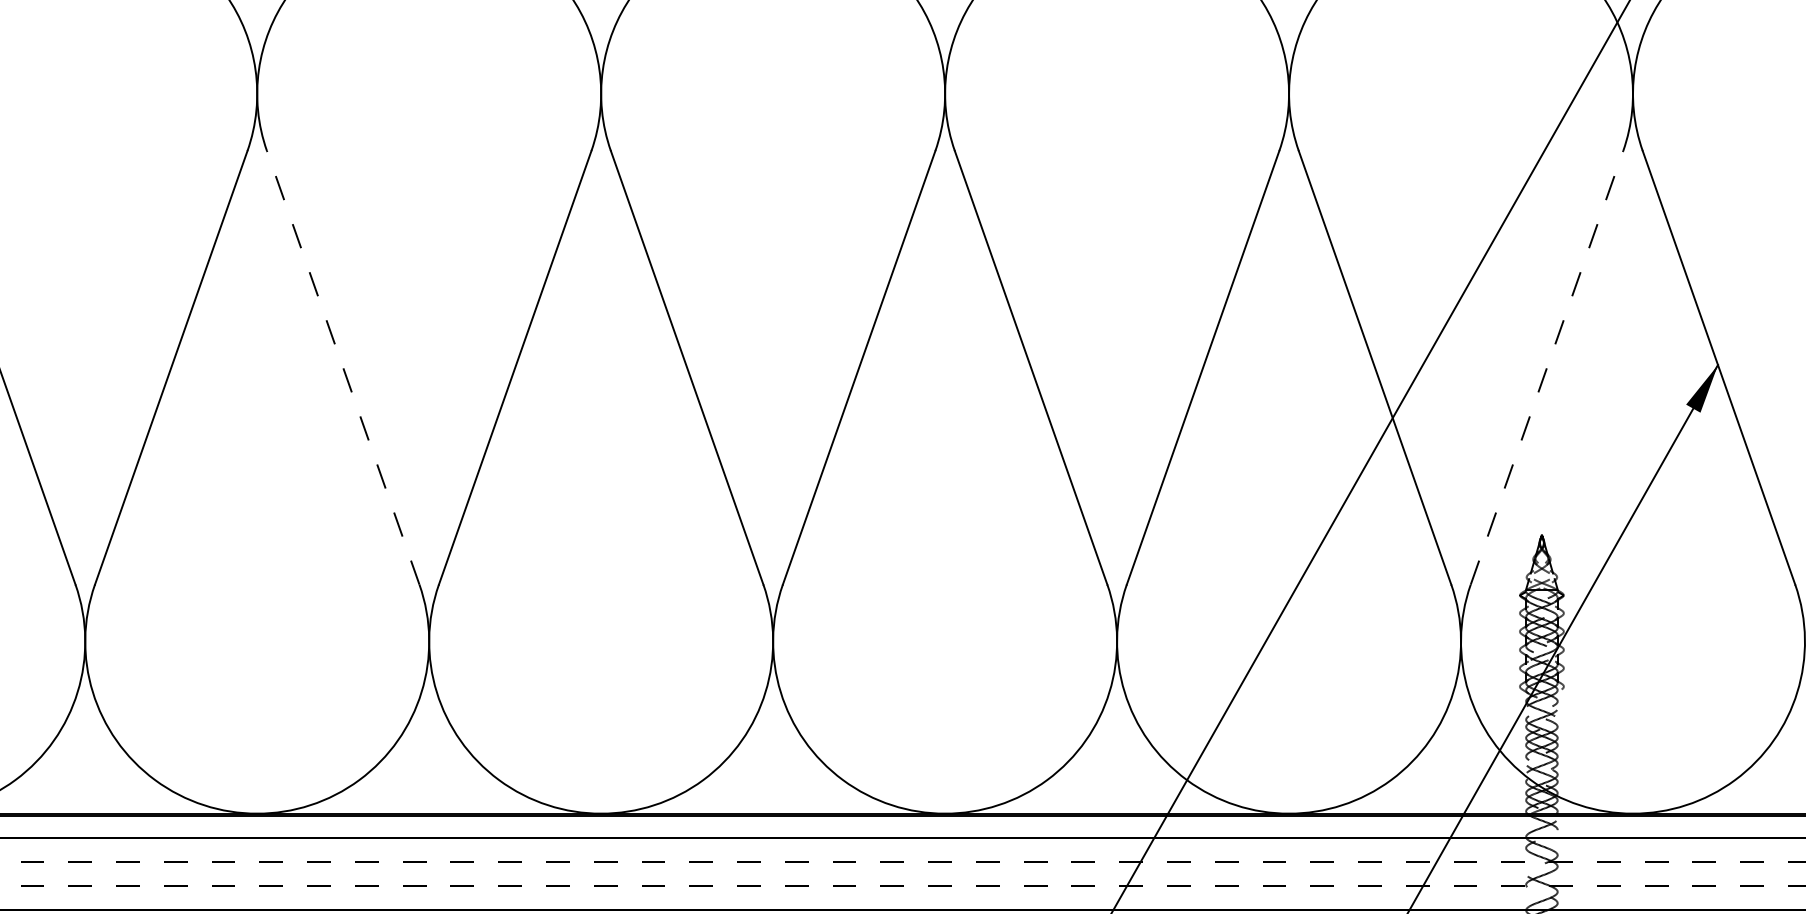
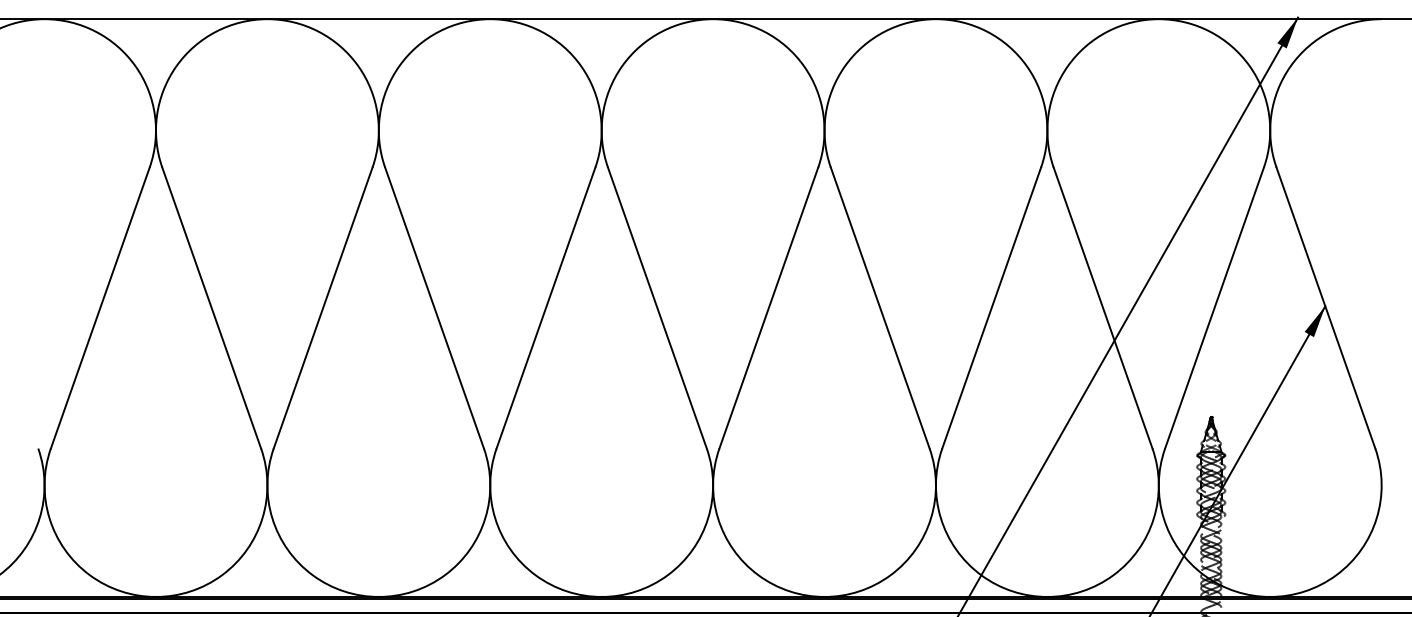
line: (343, 368) -> (434, 308), dashed -> solid
line: (1546, 368) -> (1214, 308), dashed -> solid

